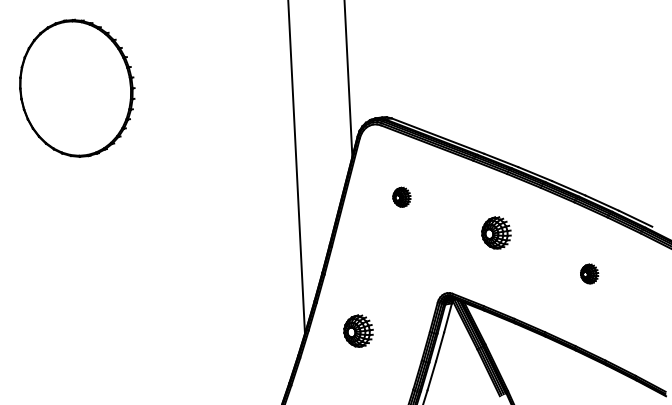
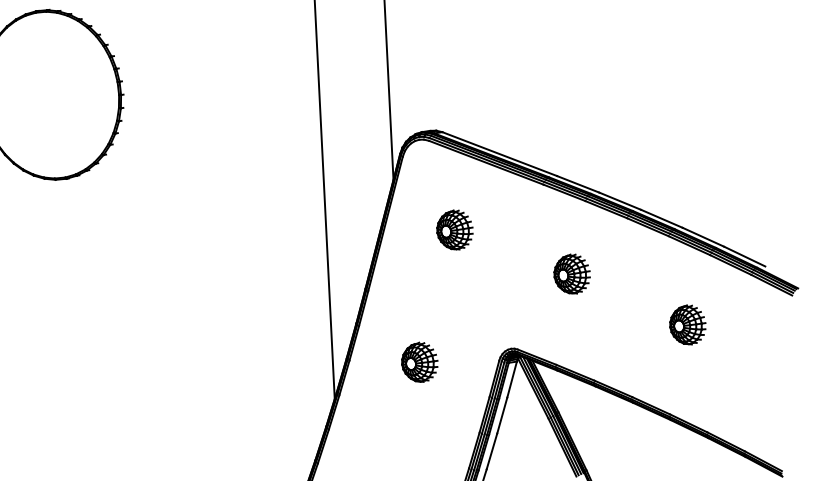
part: (401, 196) -> (454, 228), size x1.67
part: (589, 273) -> (687, 324), size x1.67
part: (358, 330) -> (419, 361), moved

